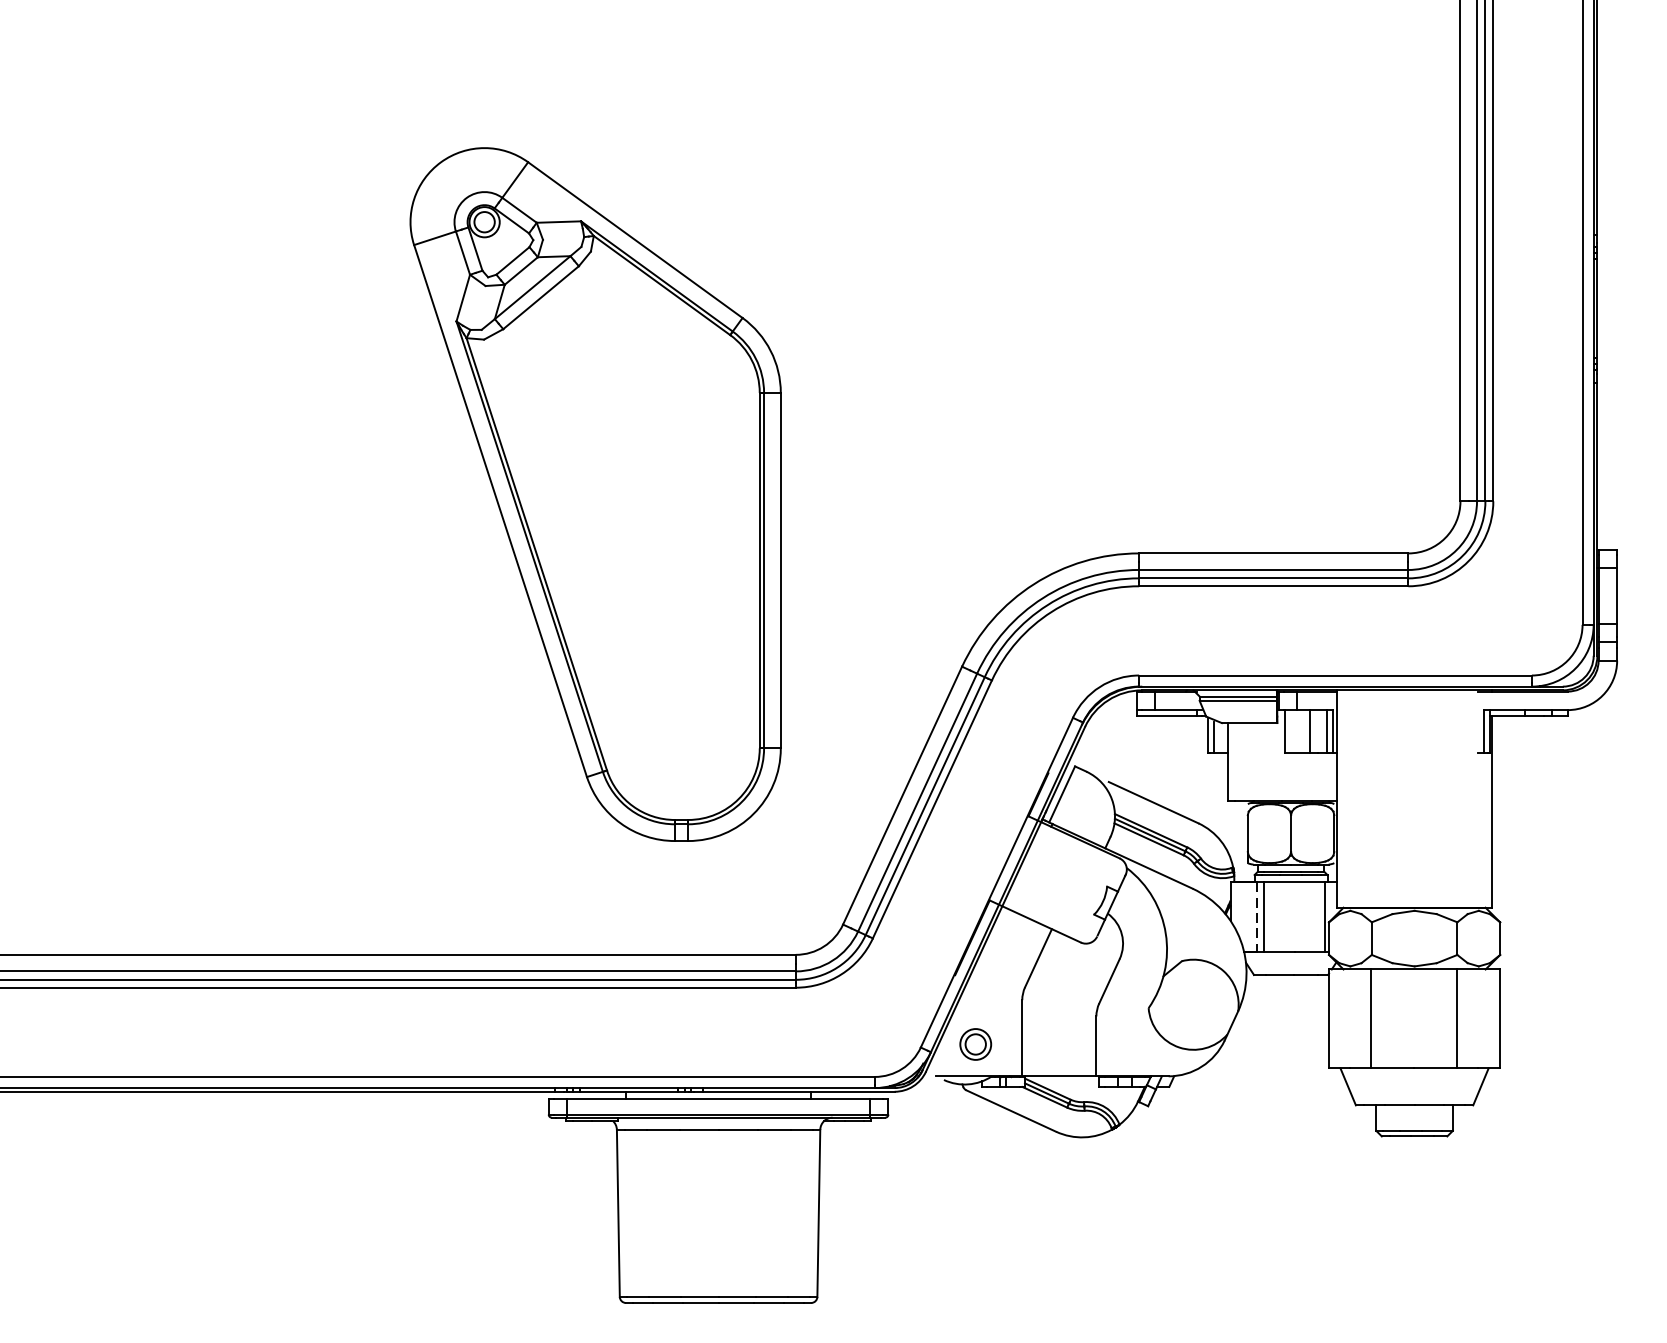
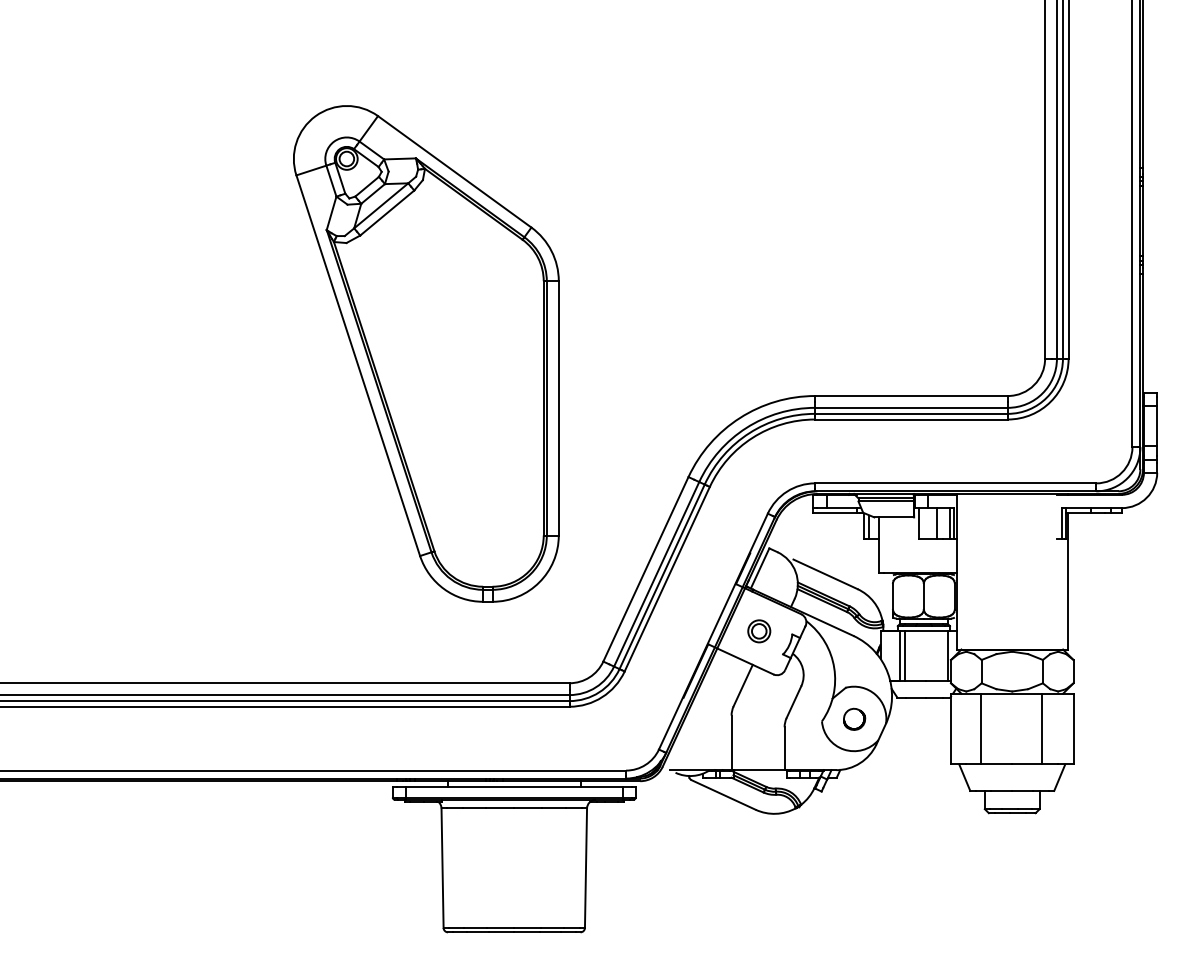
line: (1256, 917) -> (899, 656), dashed -> solid
part: (1194, 1004) -> (854, 718), added
part: (976, 1044) -> (759, 631), moved

